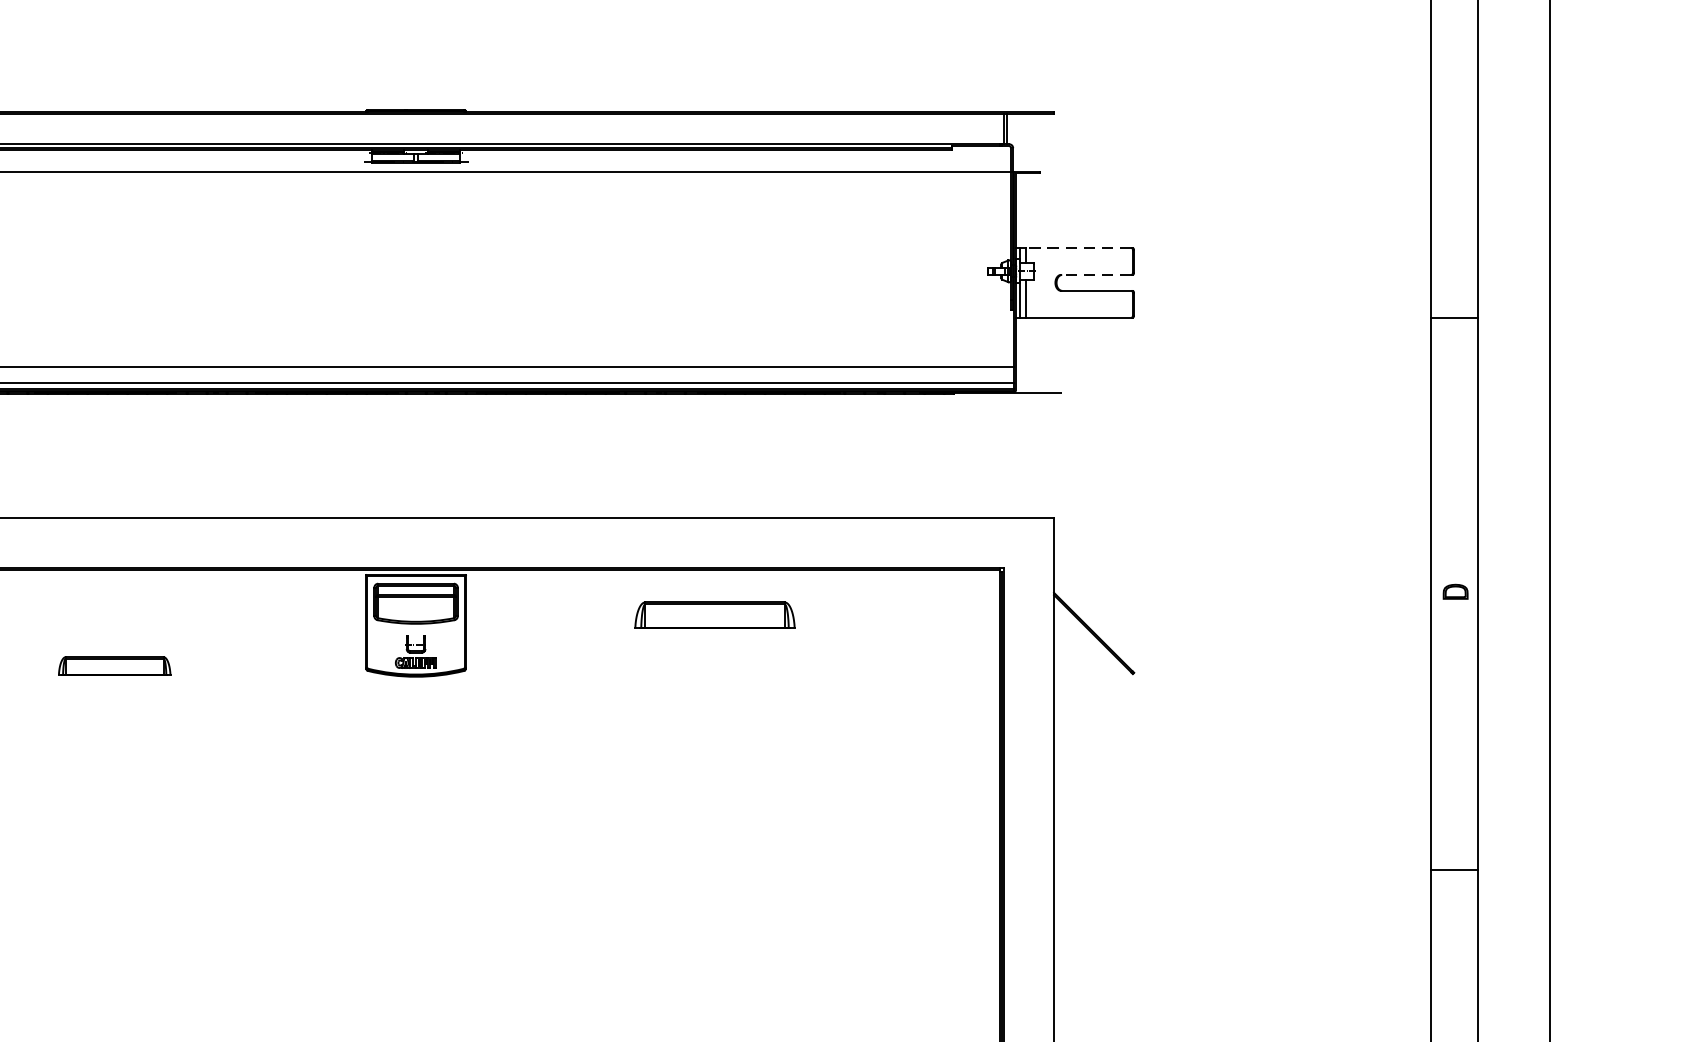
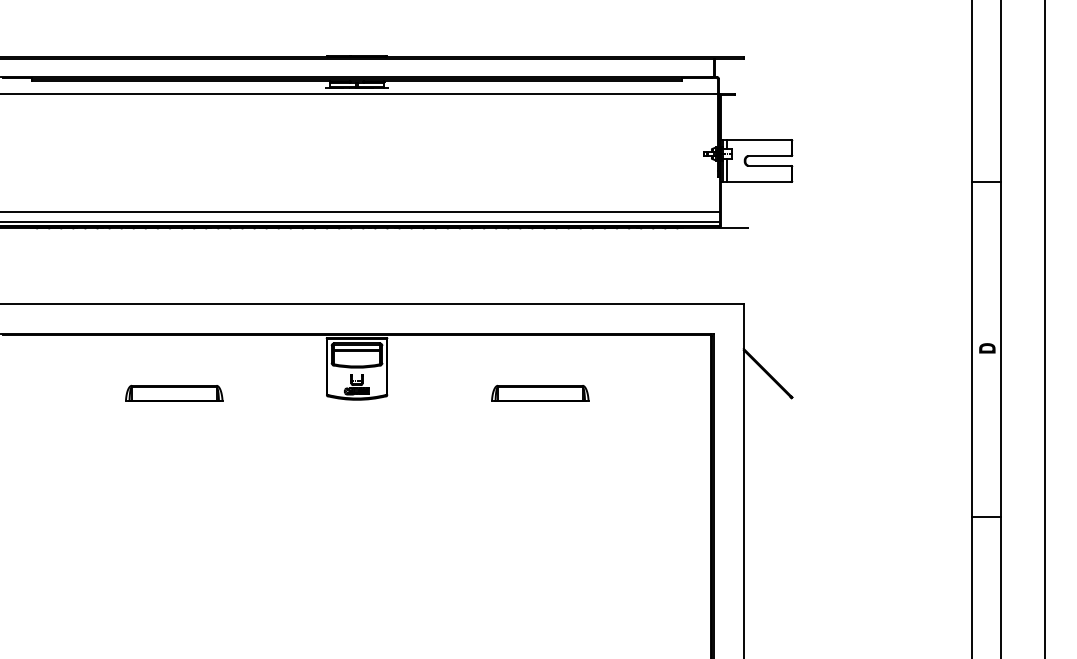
line: (1078, 247) -> (758, 139), dashed -> solid
line: (1094, 275) -> (768, 156), dashed -> solid
part: (715, 613) -> (540, 392), moved
part: (114, 664) -> (174, 392), size x1.43

